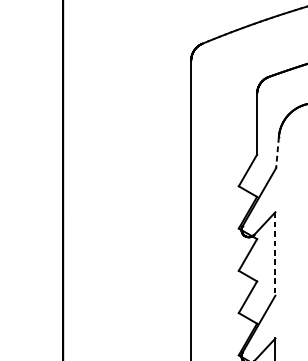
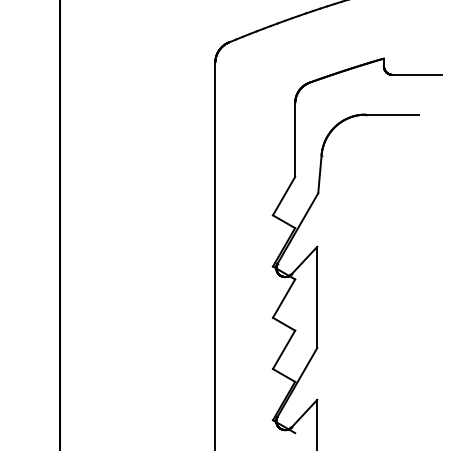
line: (277, 152) -> (319, 174), dashed -> solid
line: (275, 254) -> (317, 297), dashed -> solid

